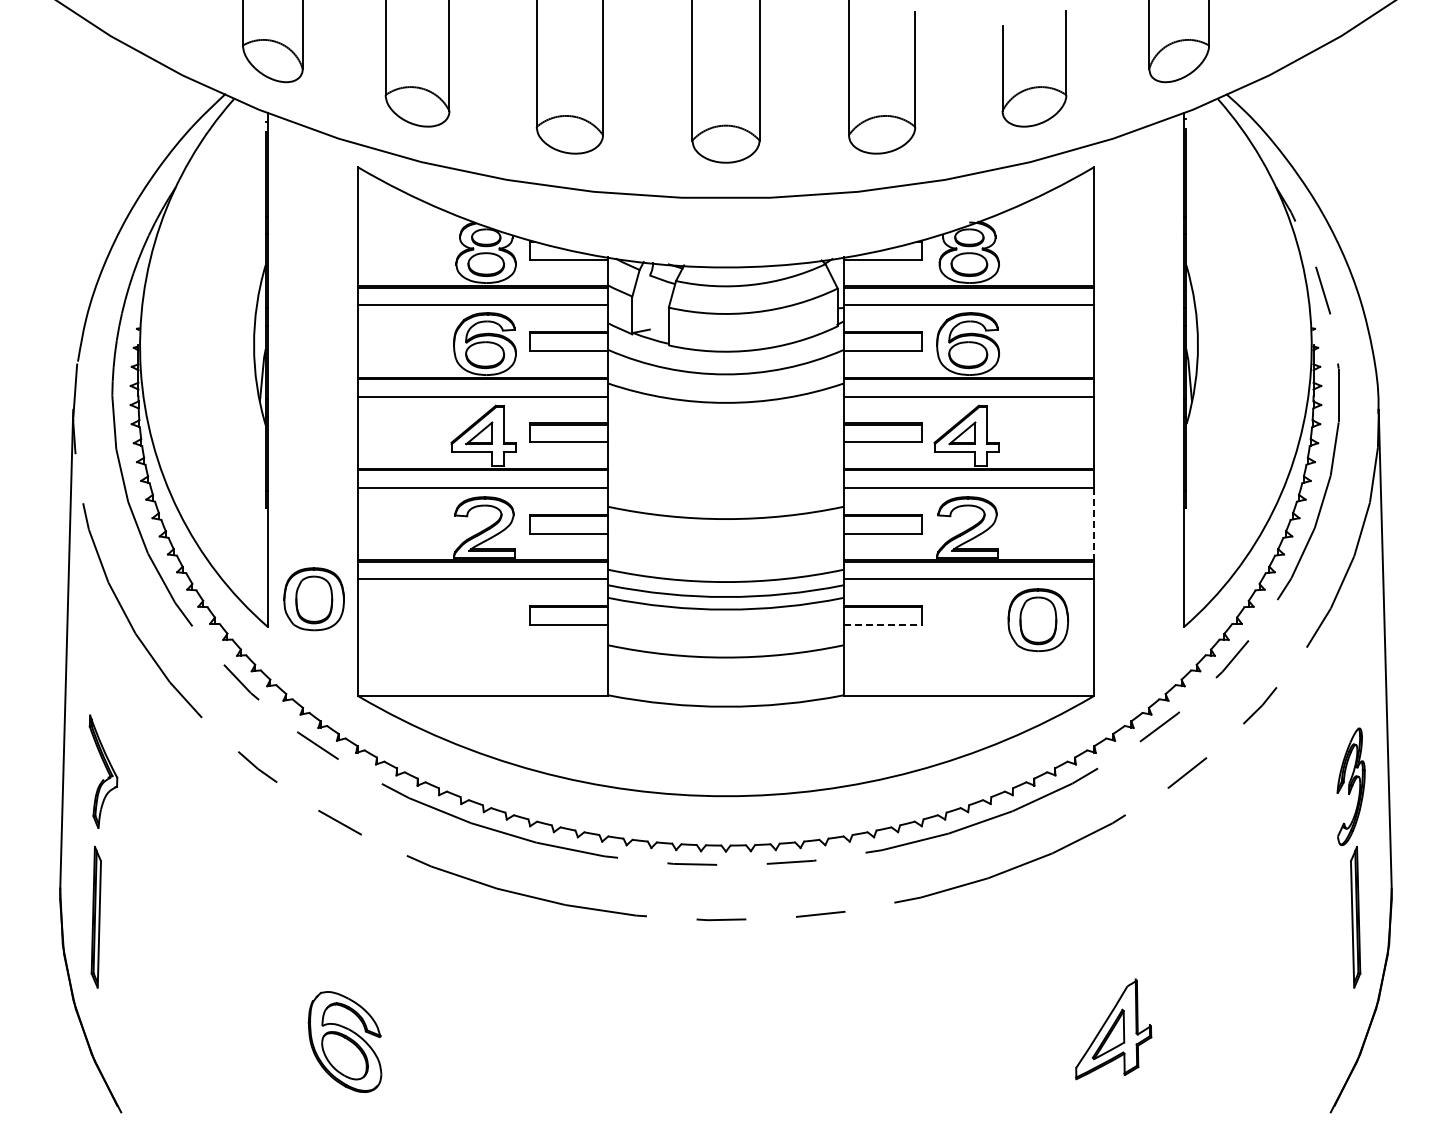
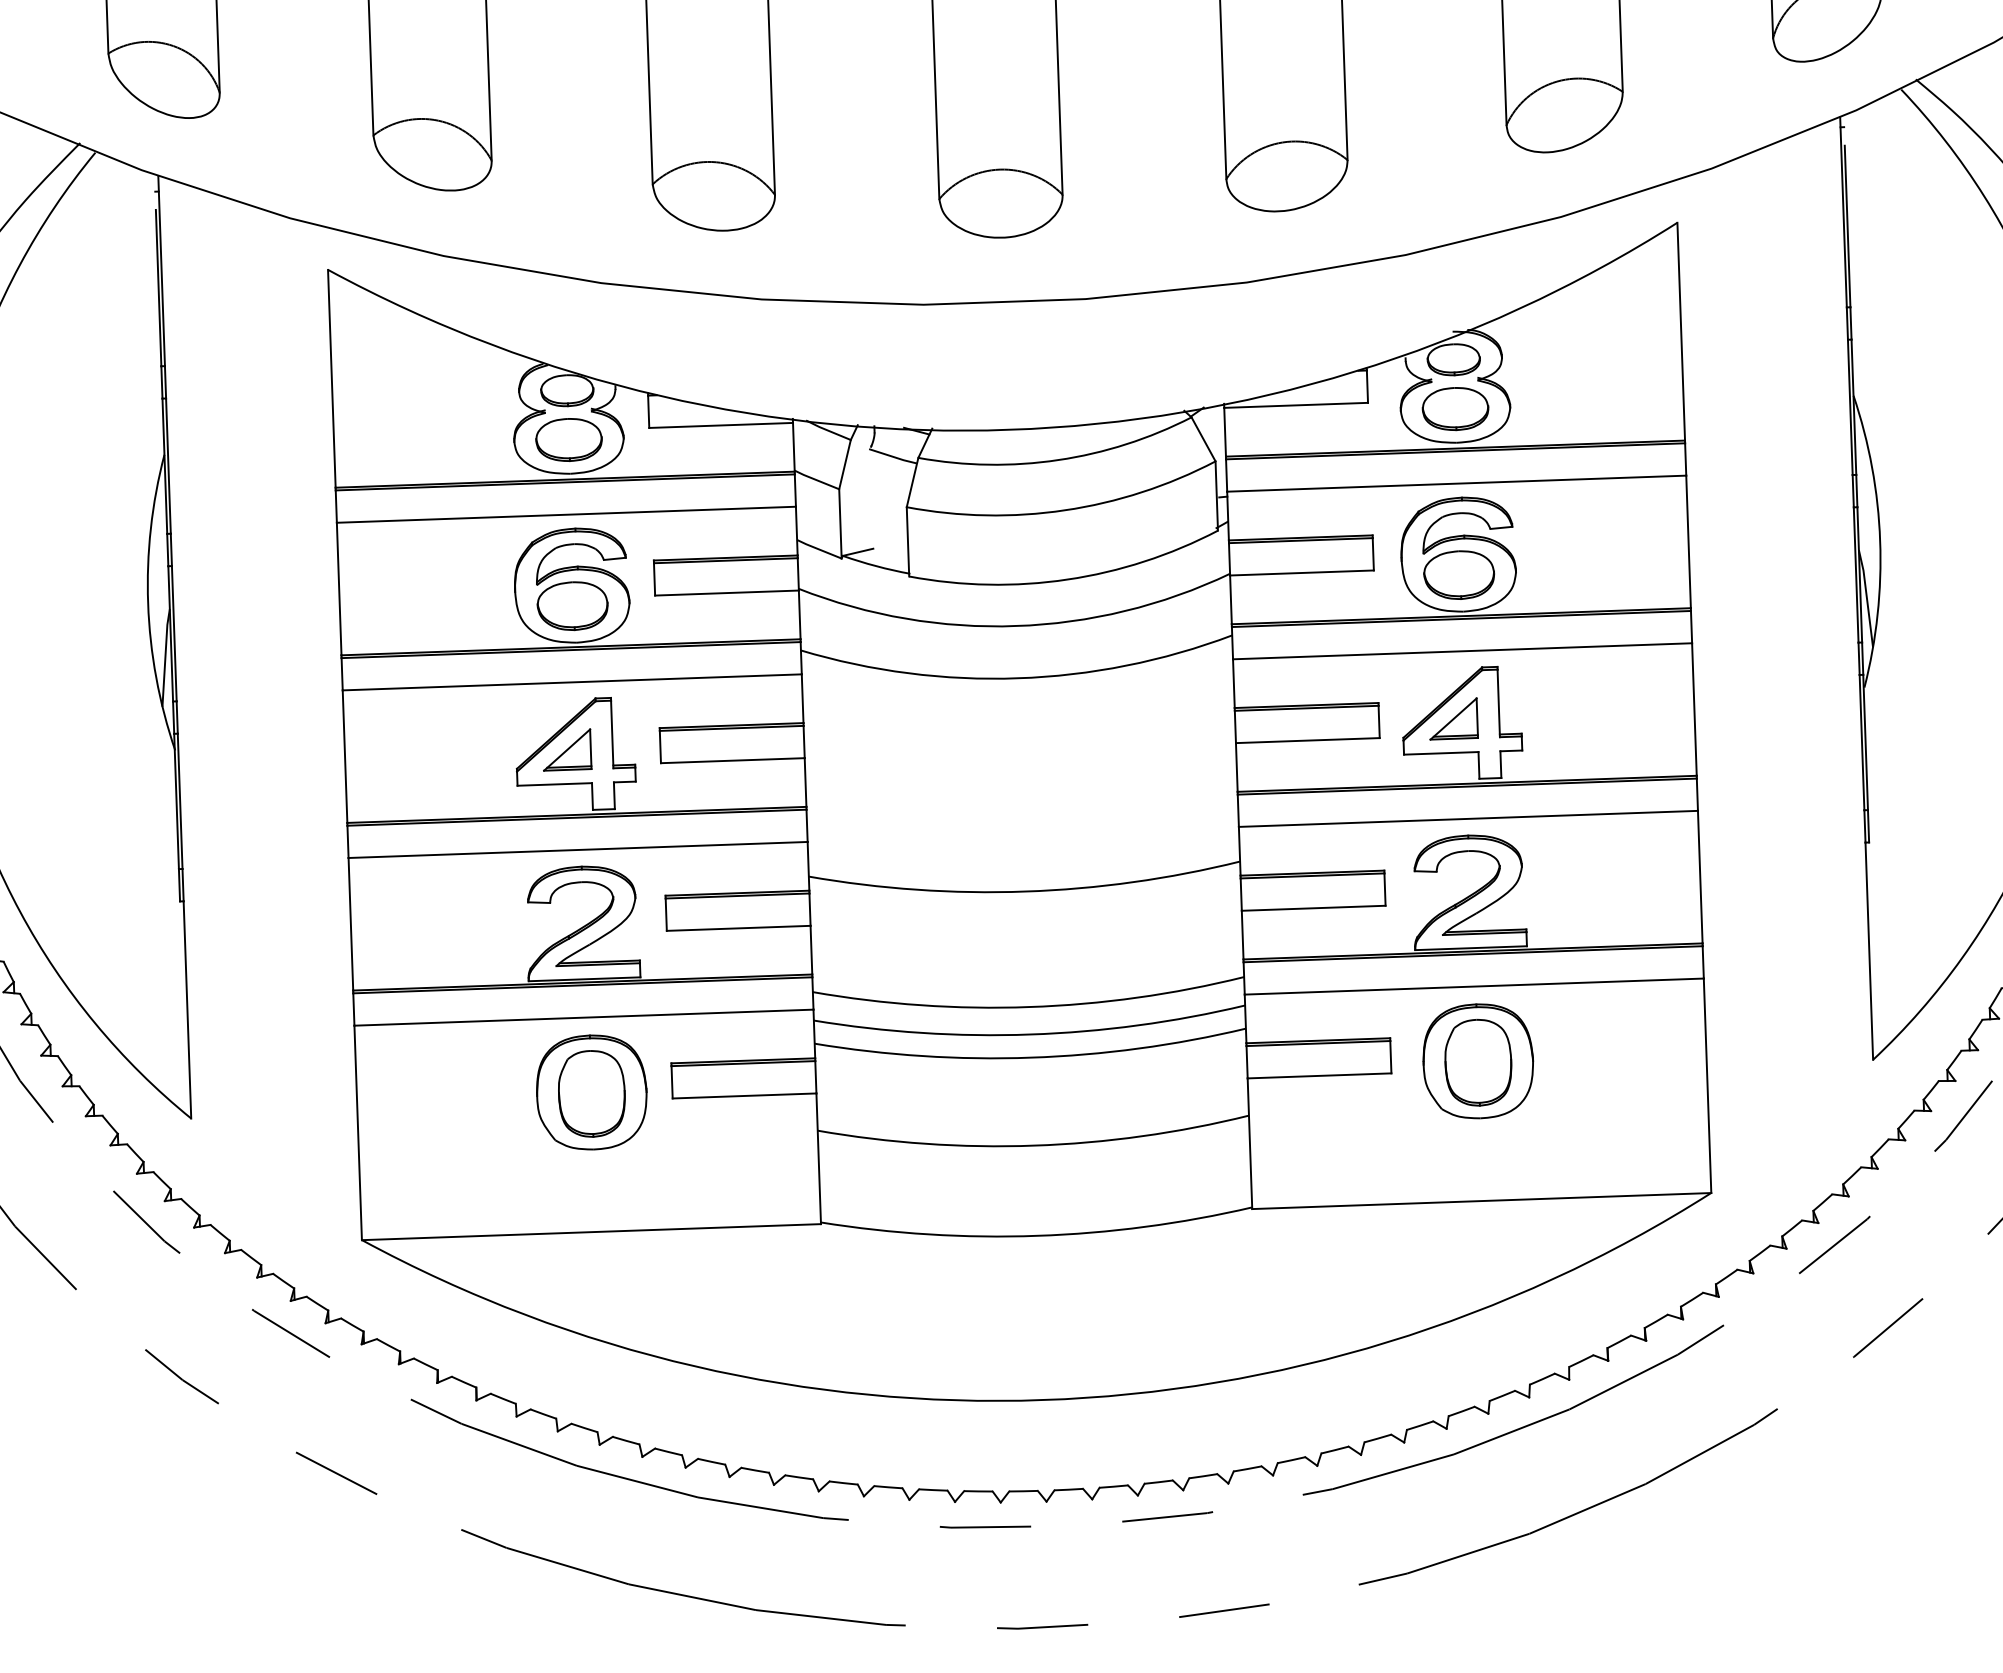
line: (1093, 524) -> (1699, 877), dashed -> solid
part: (313, 599) -> (590, 1093), moved
part: (1038, 620) -> (1478, 1062), moved
line: (883, 625) -> (1321, 1076), dashed -> solid

